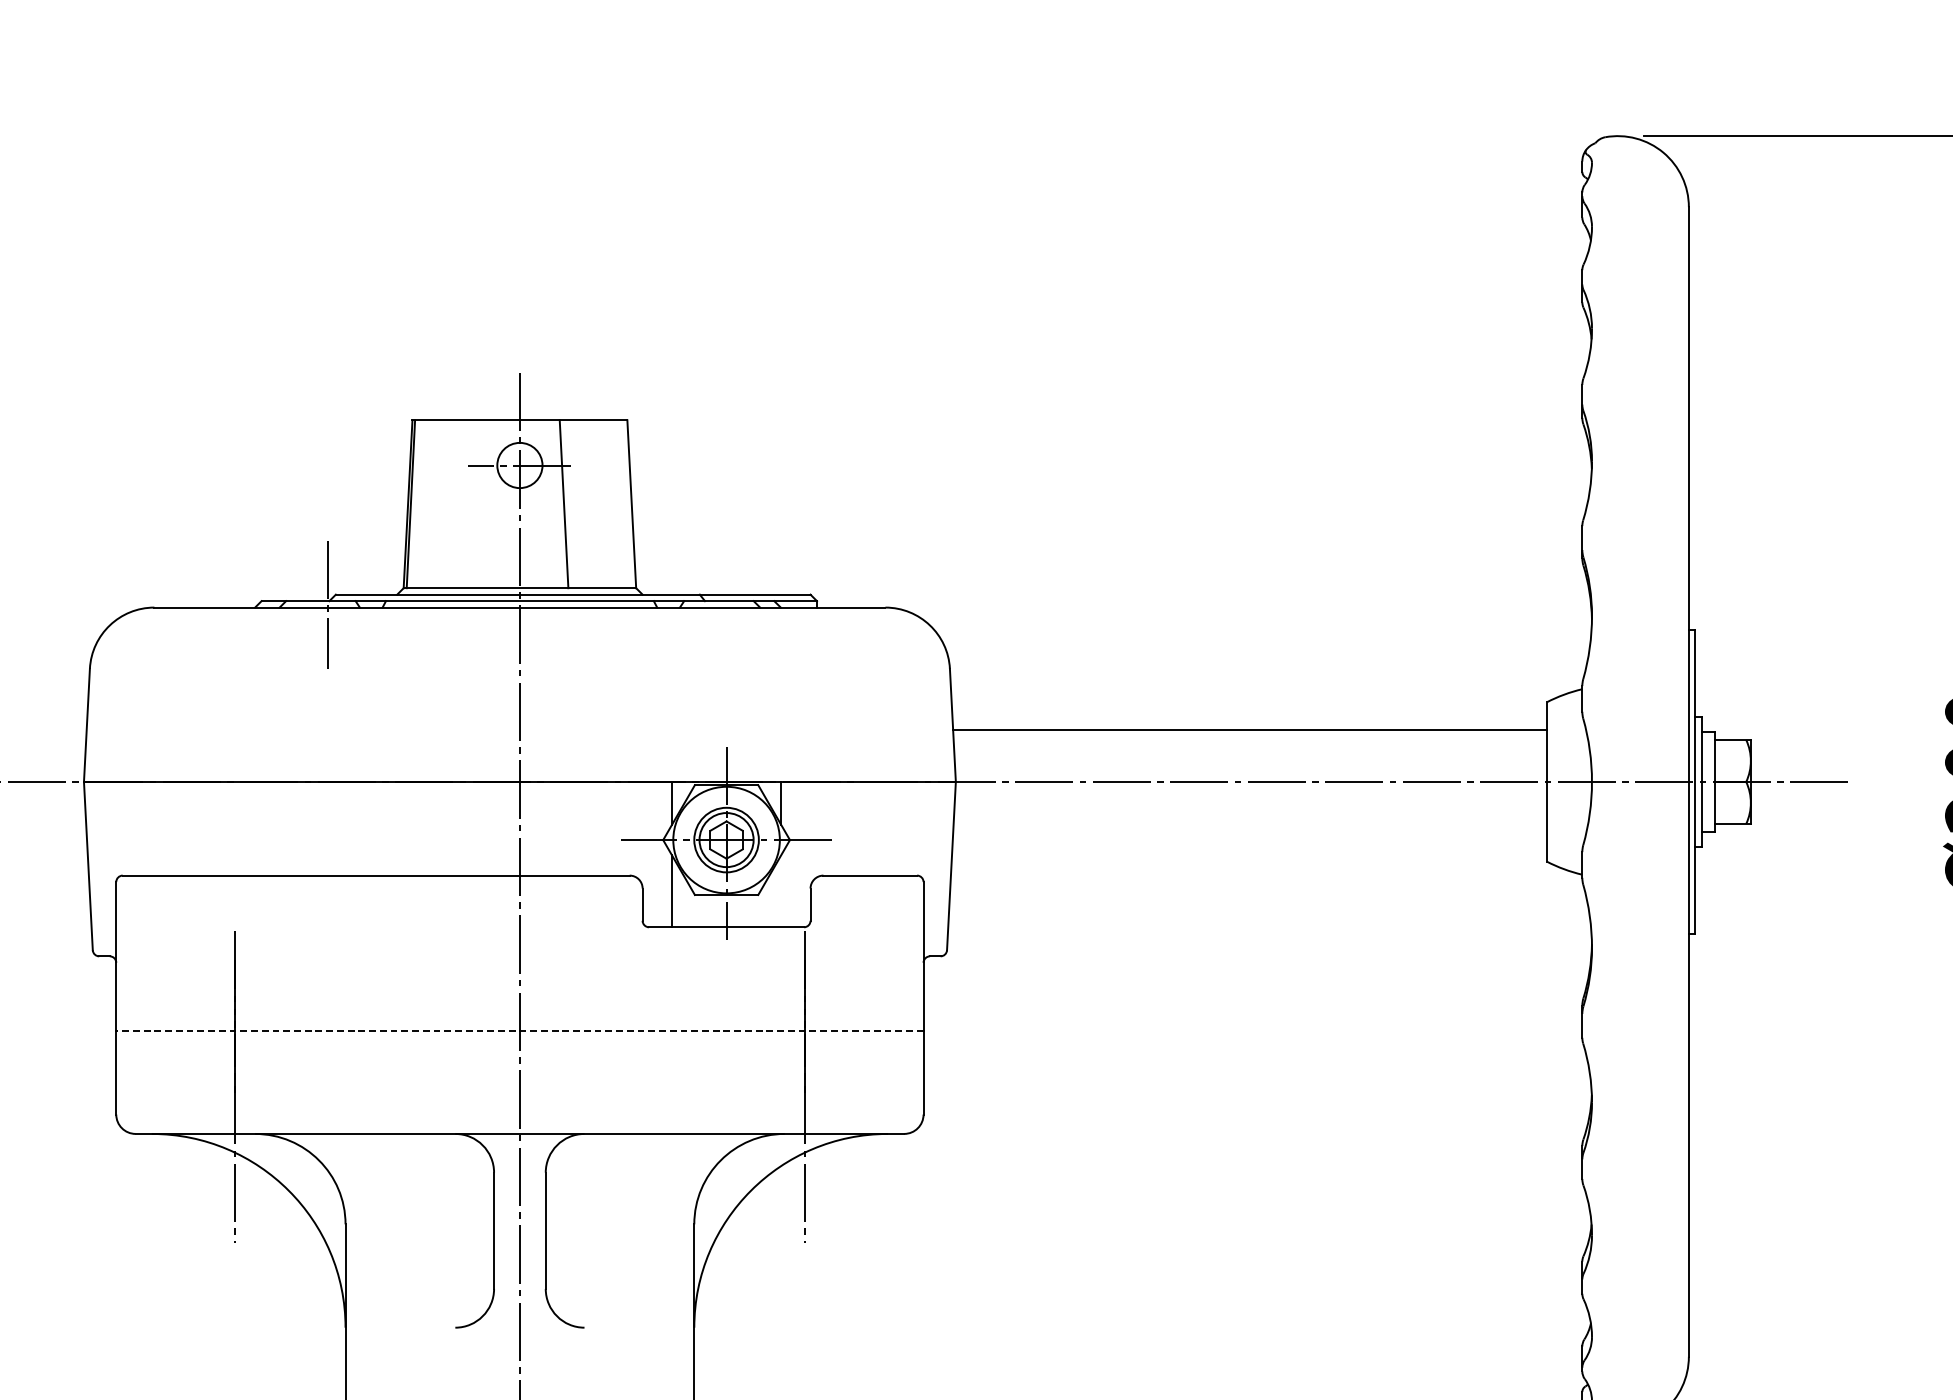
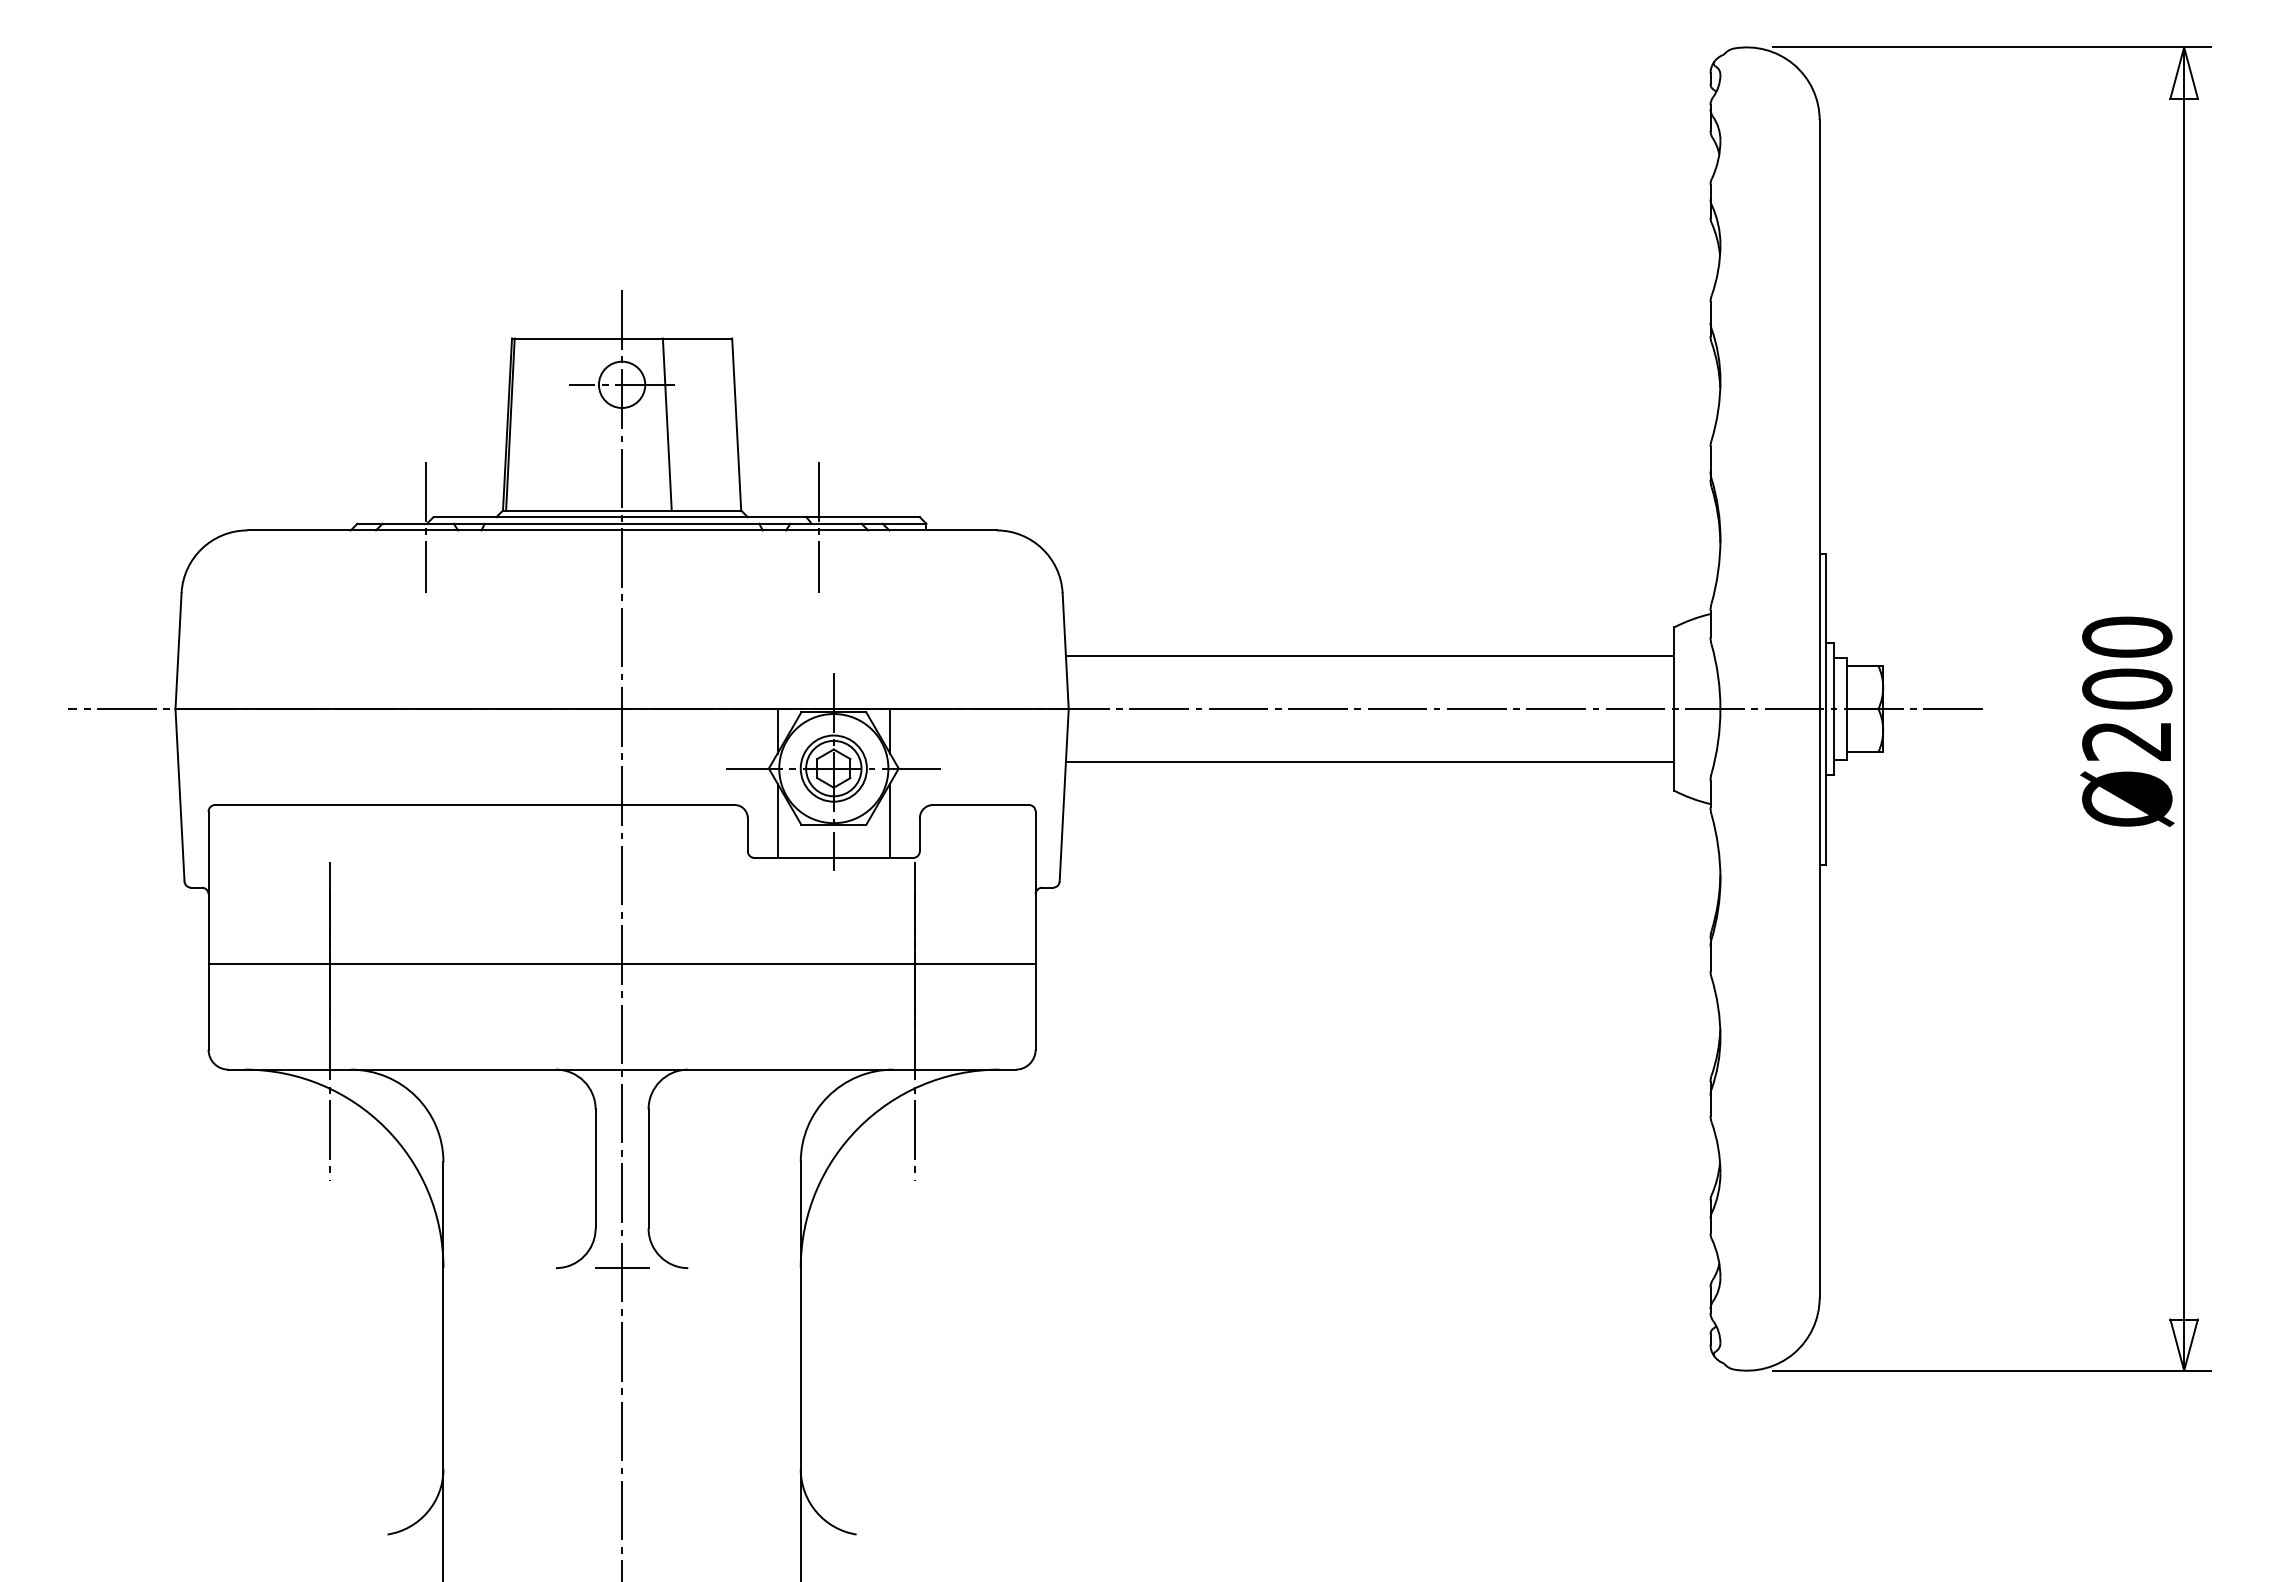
line: (711, 604) -> (818, 527), added
line: (1249, 833) -> (1369, 761), added
line: (781, 890) -> (890, 820), added
line: (520, 1030) -> (622, 963), dashed -> solid
line: (519, 1328) -> (621, 1268), added

